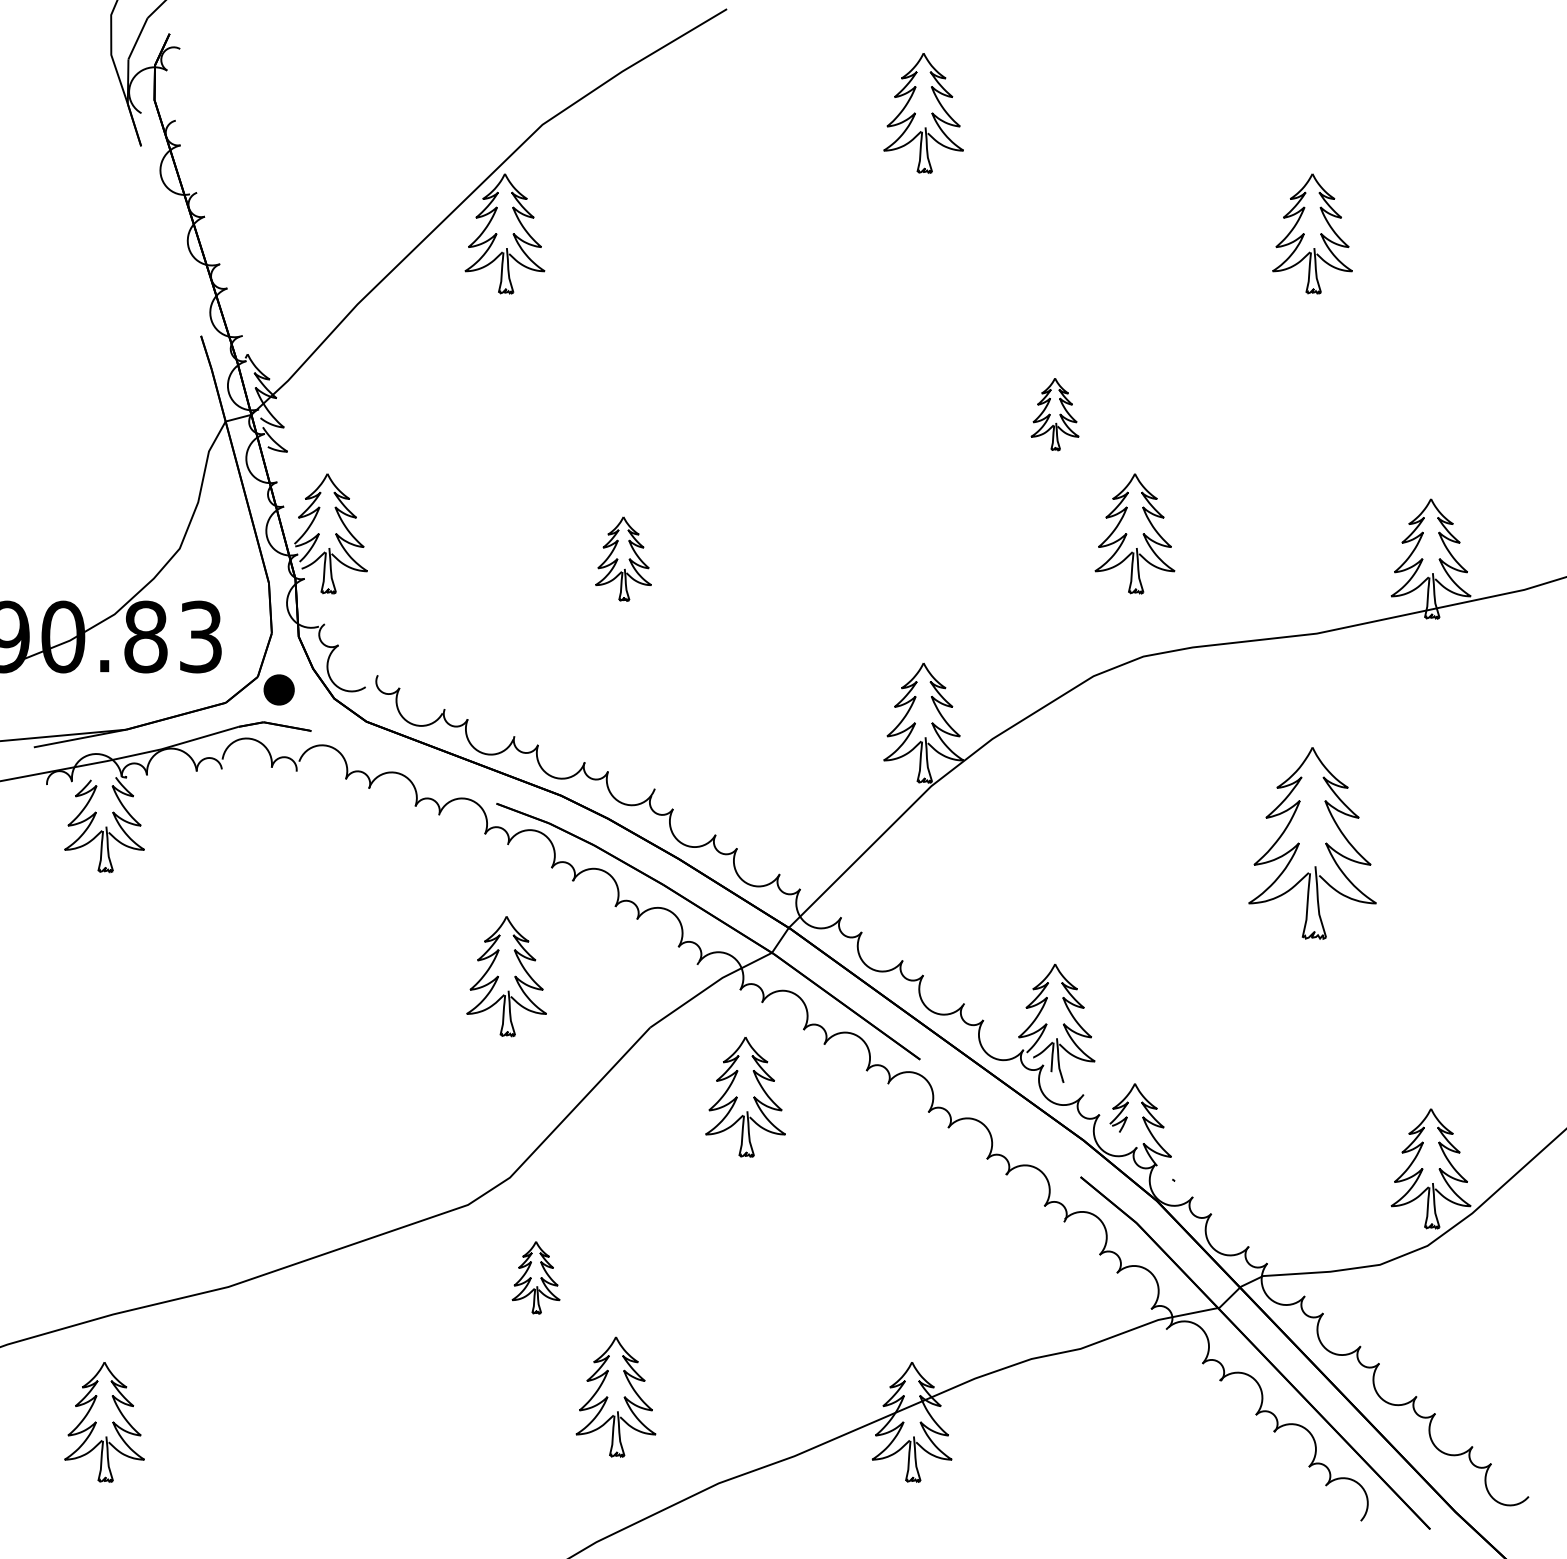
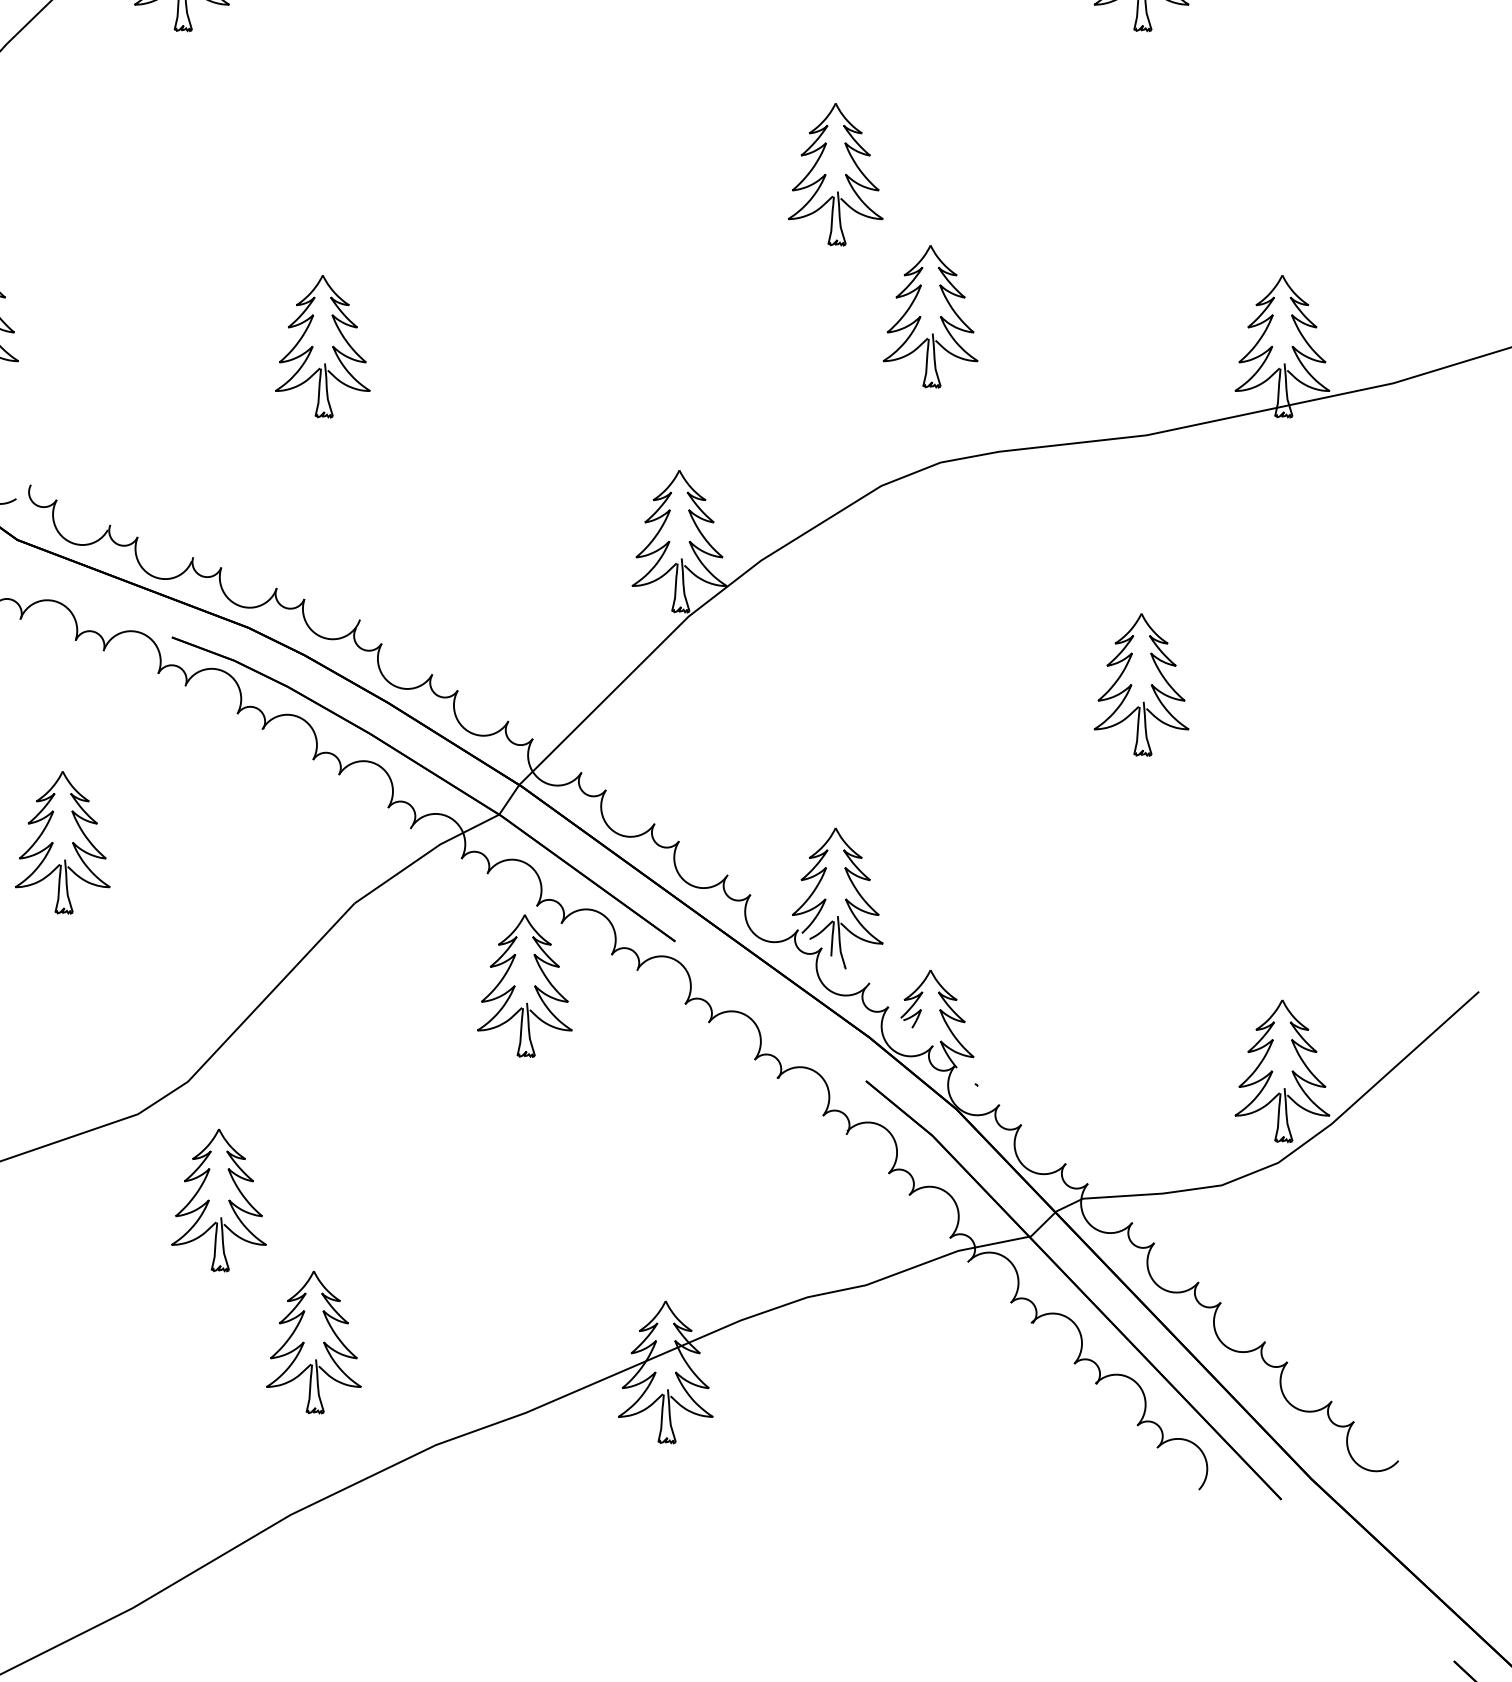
part: (1054, 414) -> (834, 174), size x1.67
part: (623, 558) -> (322, 346), size x1.43
part: (1312, 843) -> (1141, 684), size x0.62
part: (506, 976) -> (62, 842), moved
part: (745, 1097) -> (524, 986), moved
part: (535, 1277) -> (218, 1200), size x1.67

